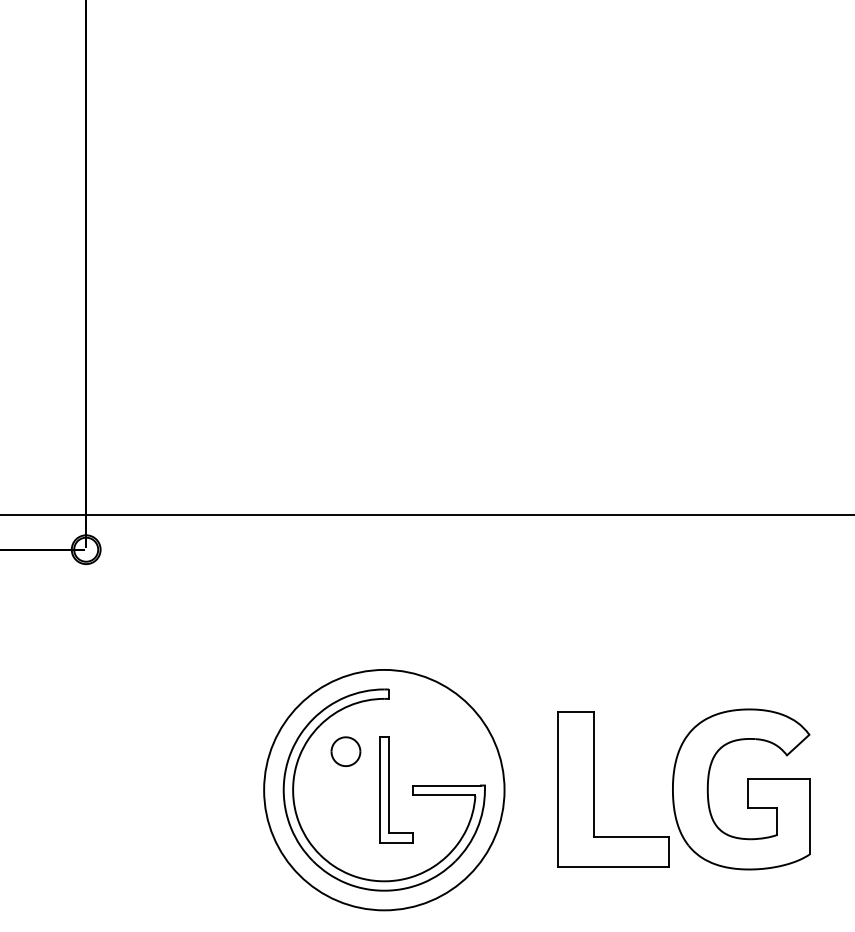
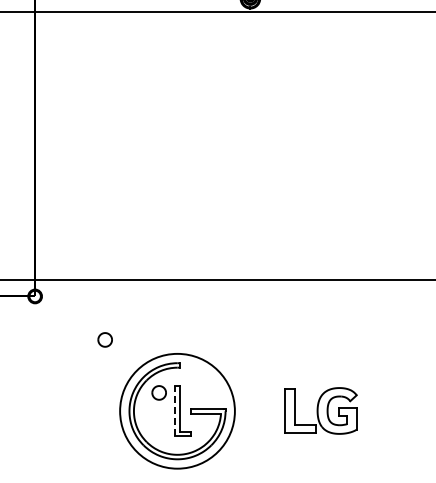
part: (231, 639) -> (104, 339), added
line: (380, 788) -> (175, 410), solid -> dashed
part: (683, 788) -> (320, 410), size x0.6

